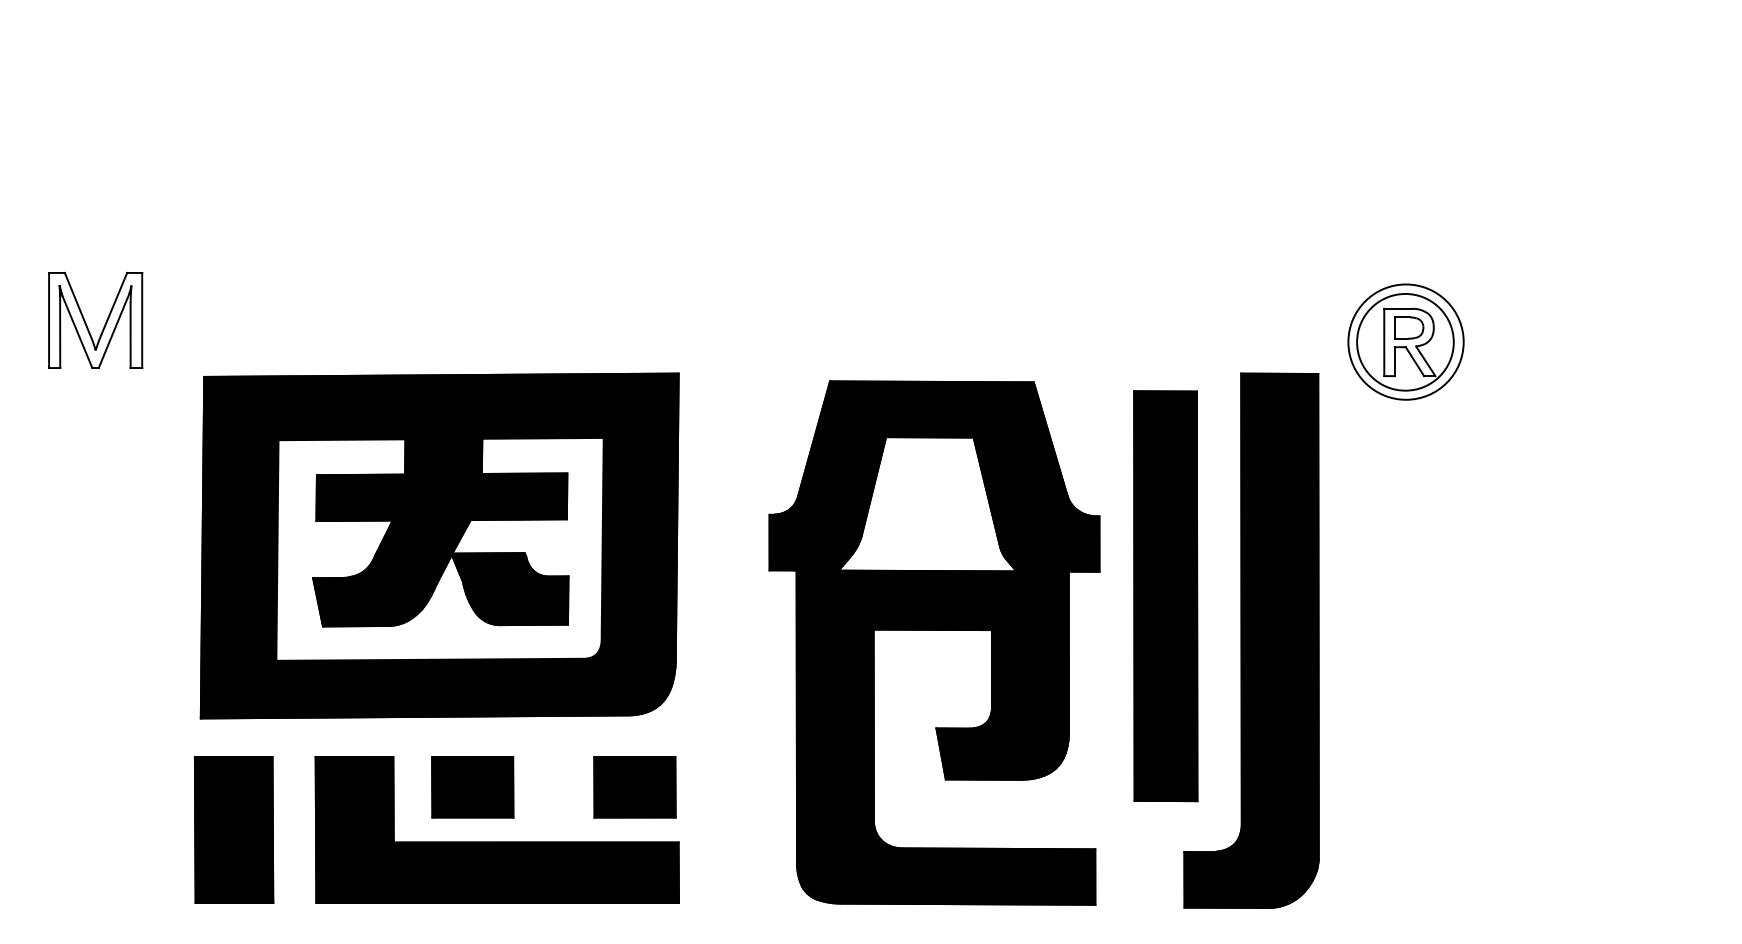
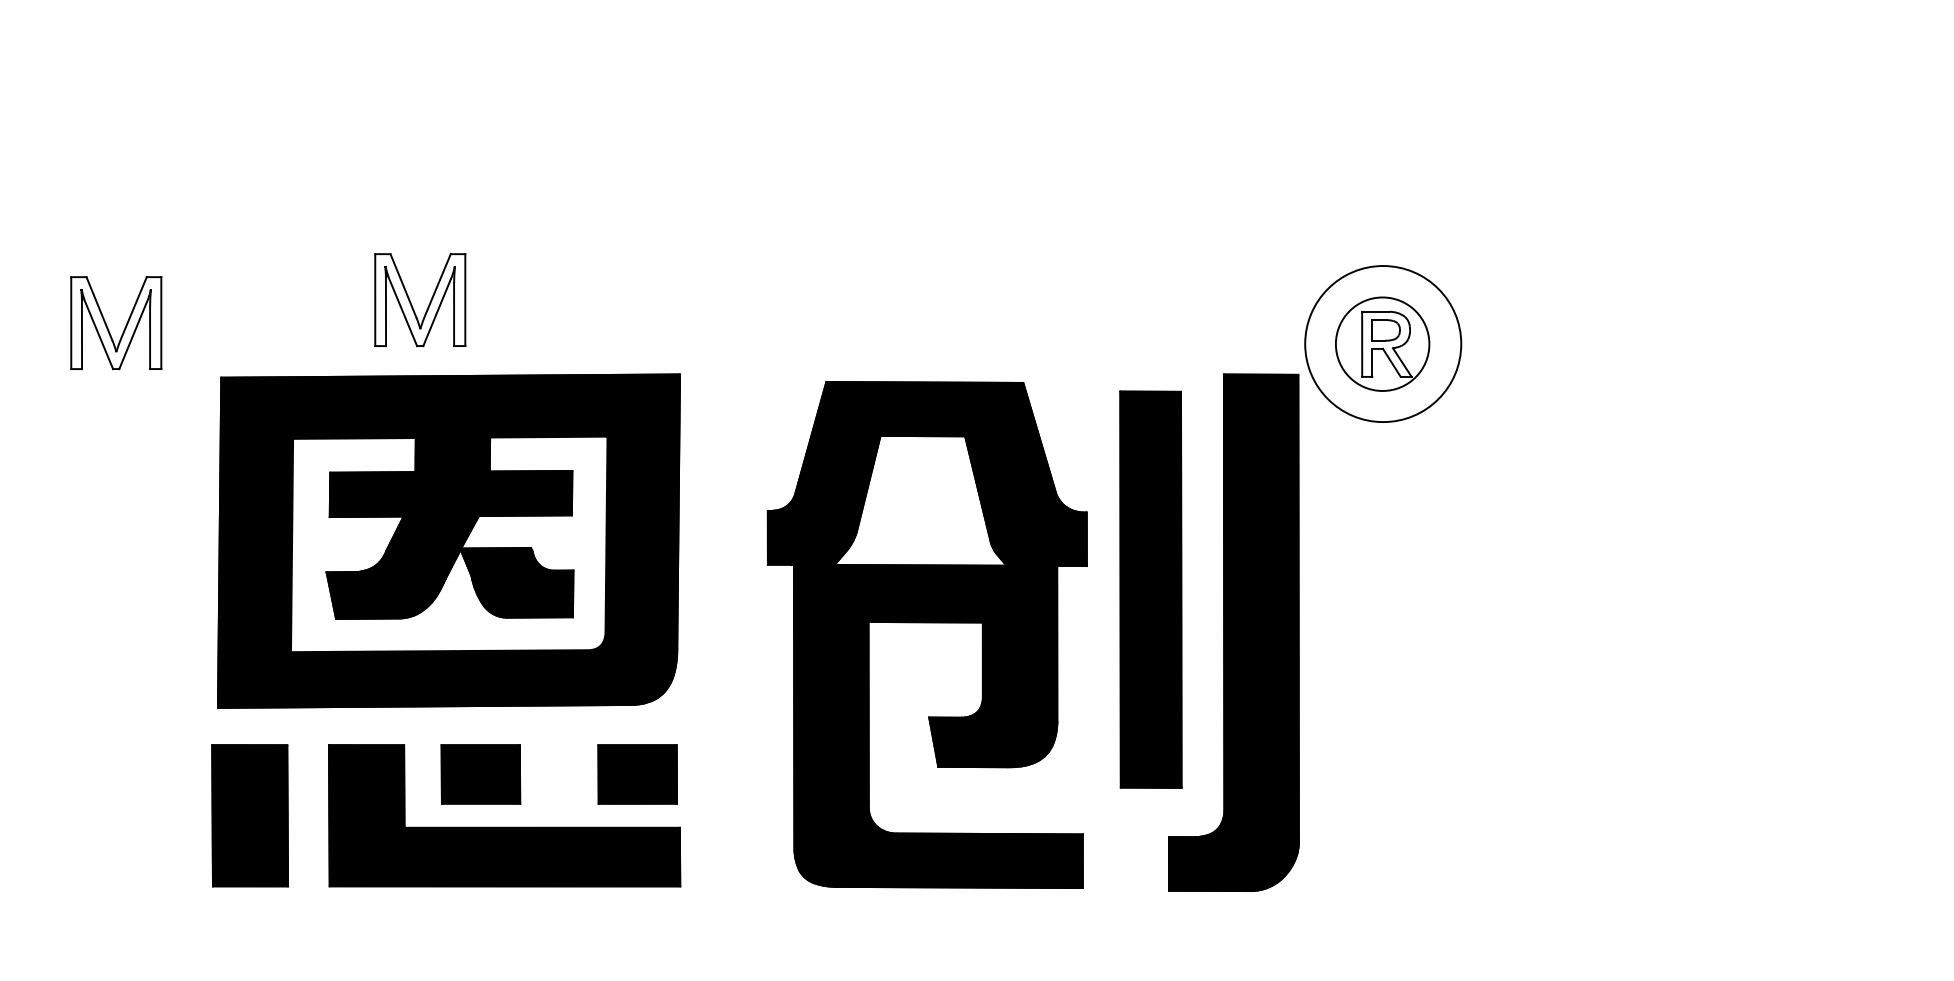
part: (402, 301) -> (412, 304), added
circle: (1405, 341) -> (1382, 343), size x1.4

